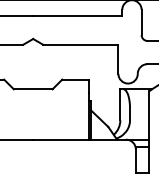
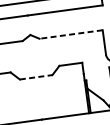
line: (80, 44) -> (70, 34), solid -> dashed
line: (33, 89) -> (36, 77), solid -> dashed

